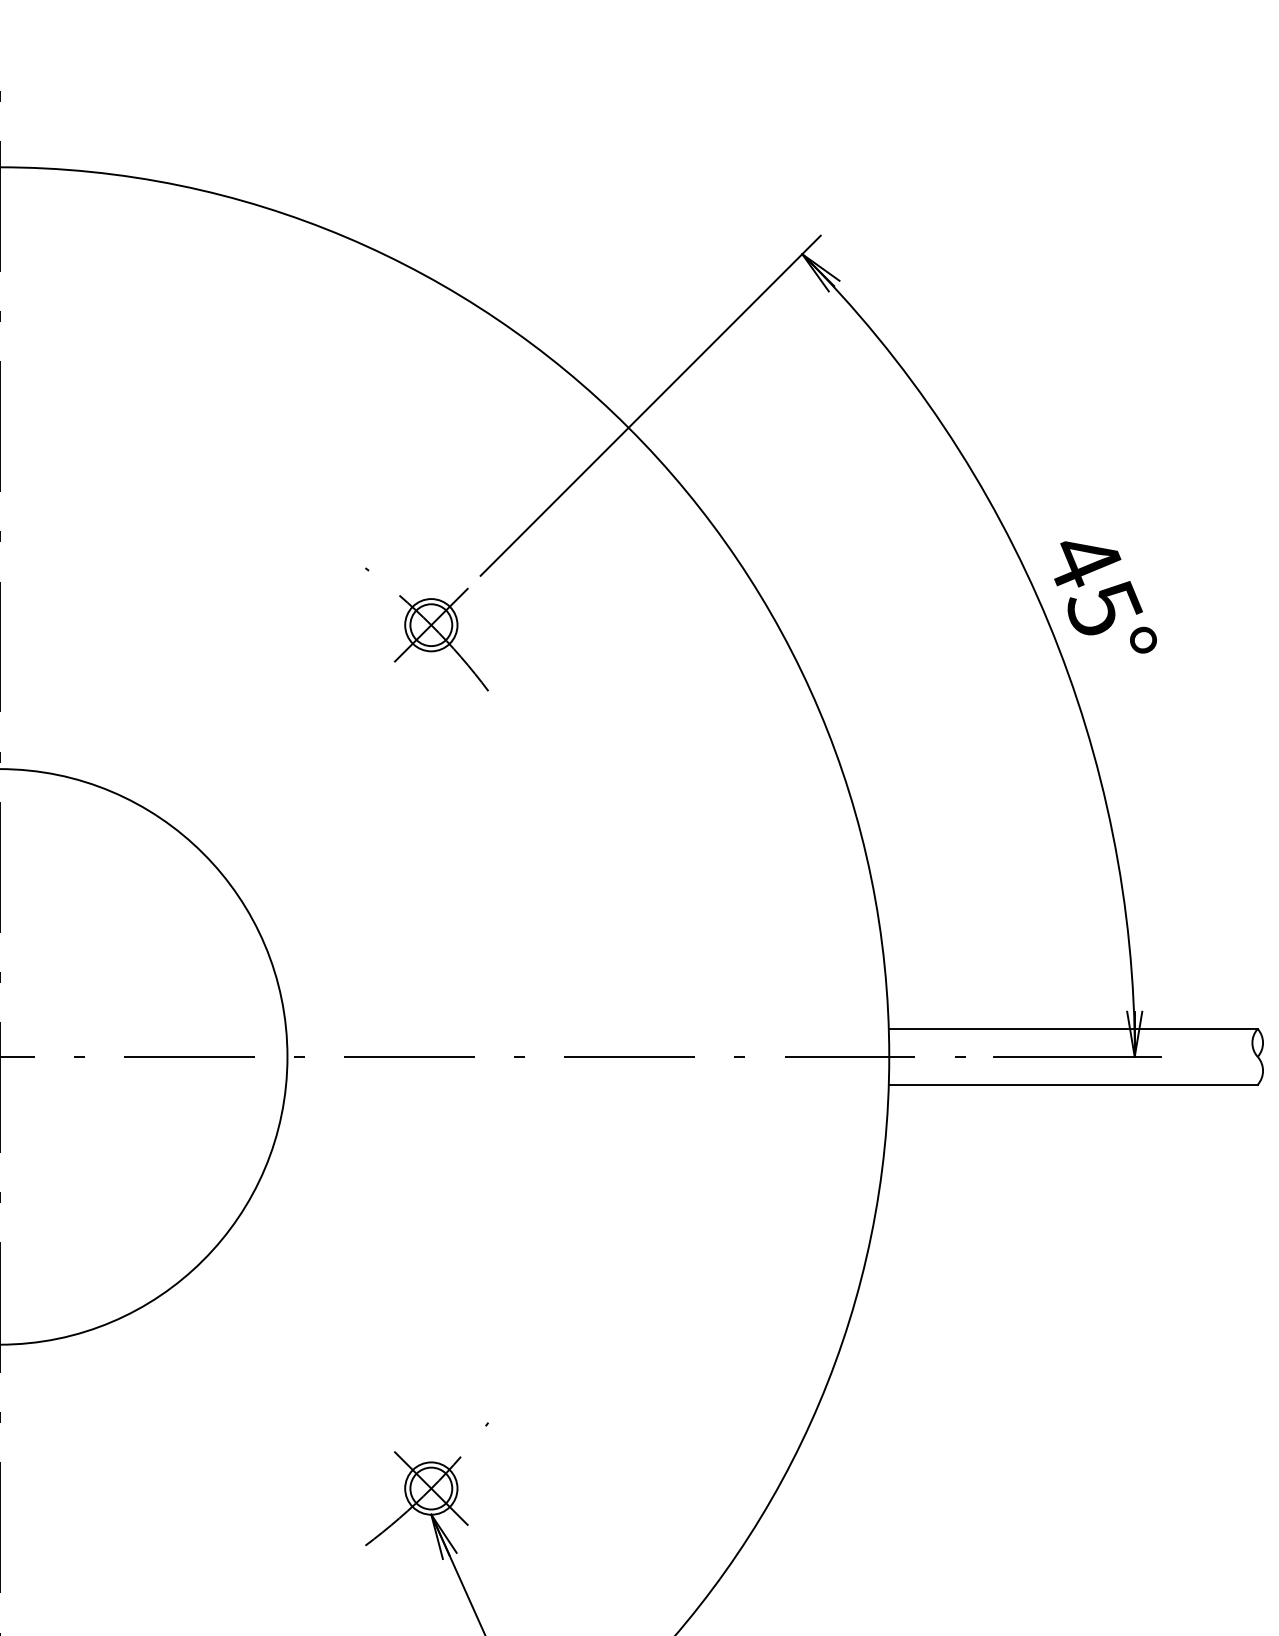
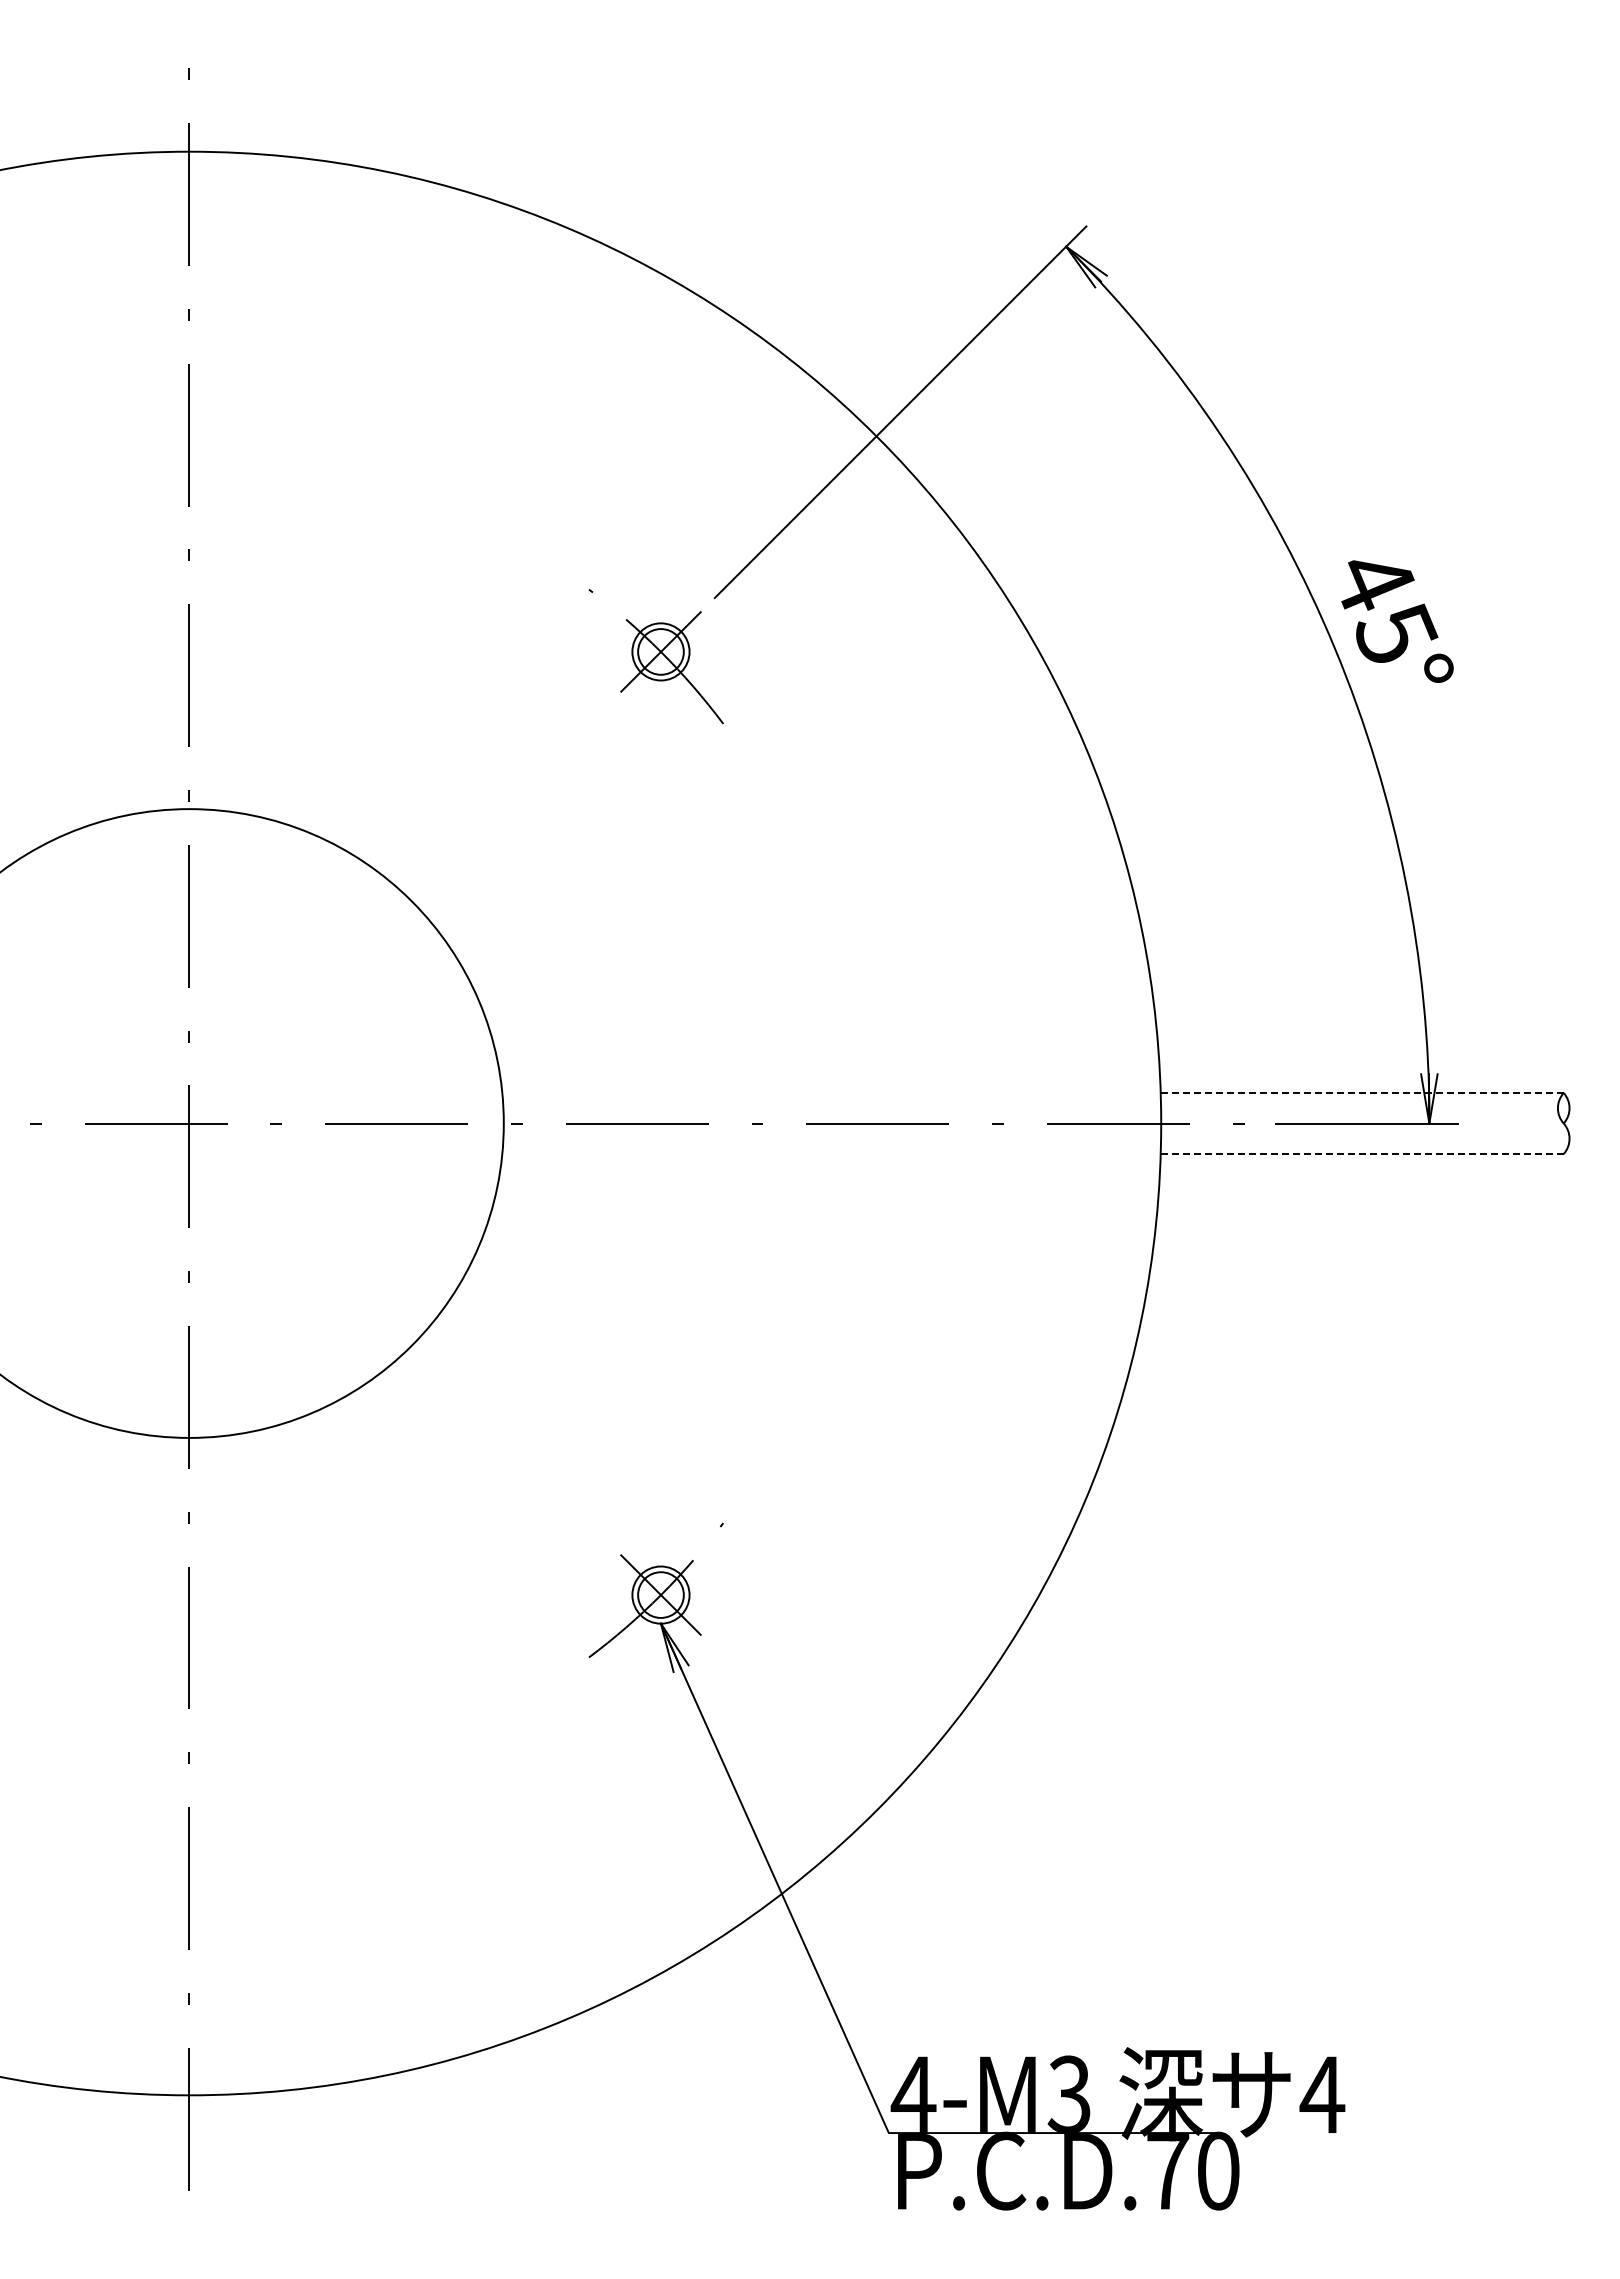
line: (1072, 1029) -> (1361, 1093), solid -> dashed
line: (1072, 1085) -> (1361, 1154), solid -> dashed

